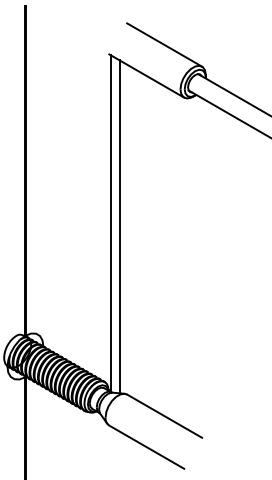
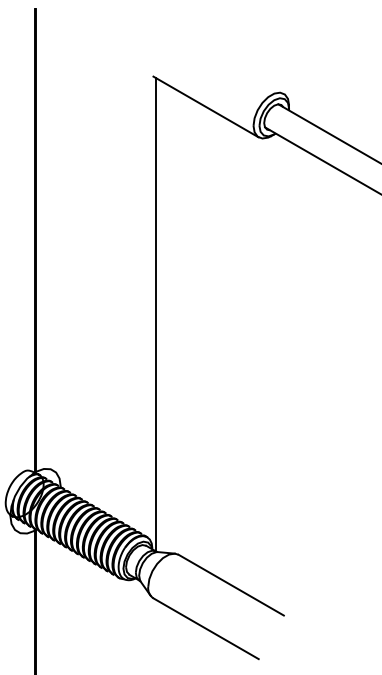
line: (164, 44) -> (231, 62), removed
line: (119, 226) -> (167, 318), removed

